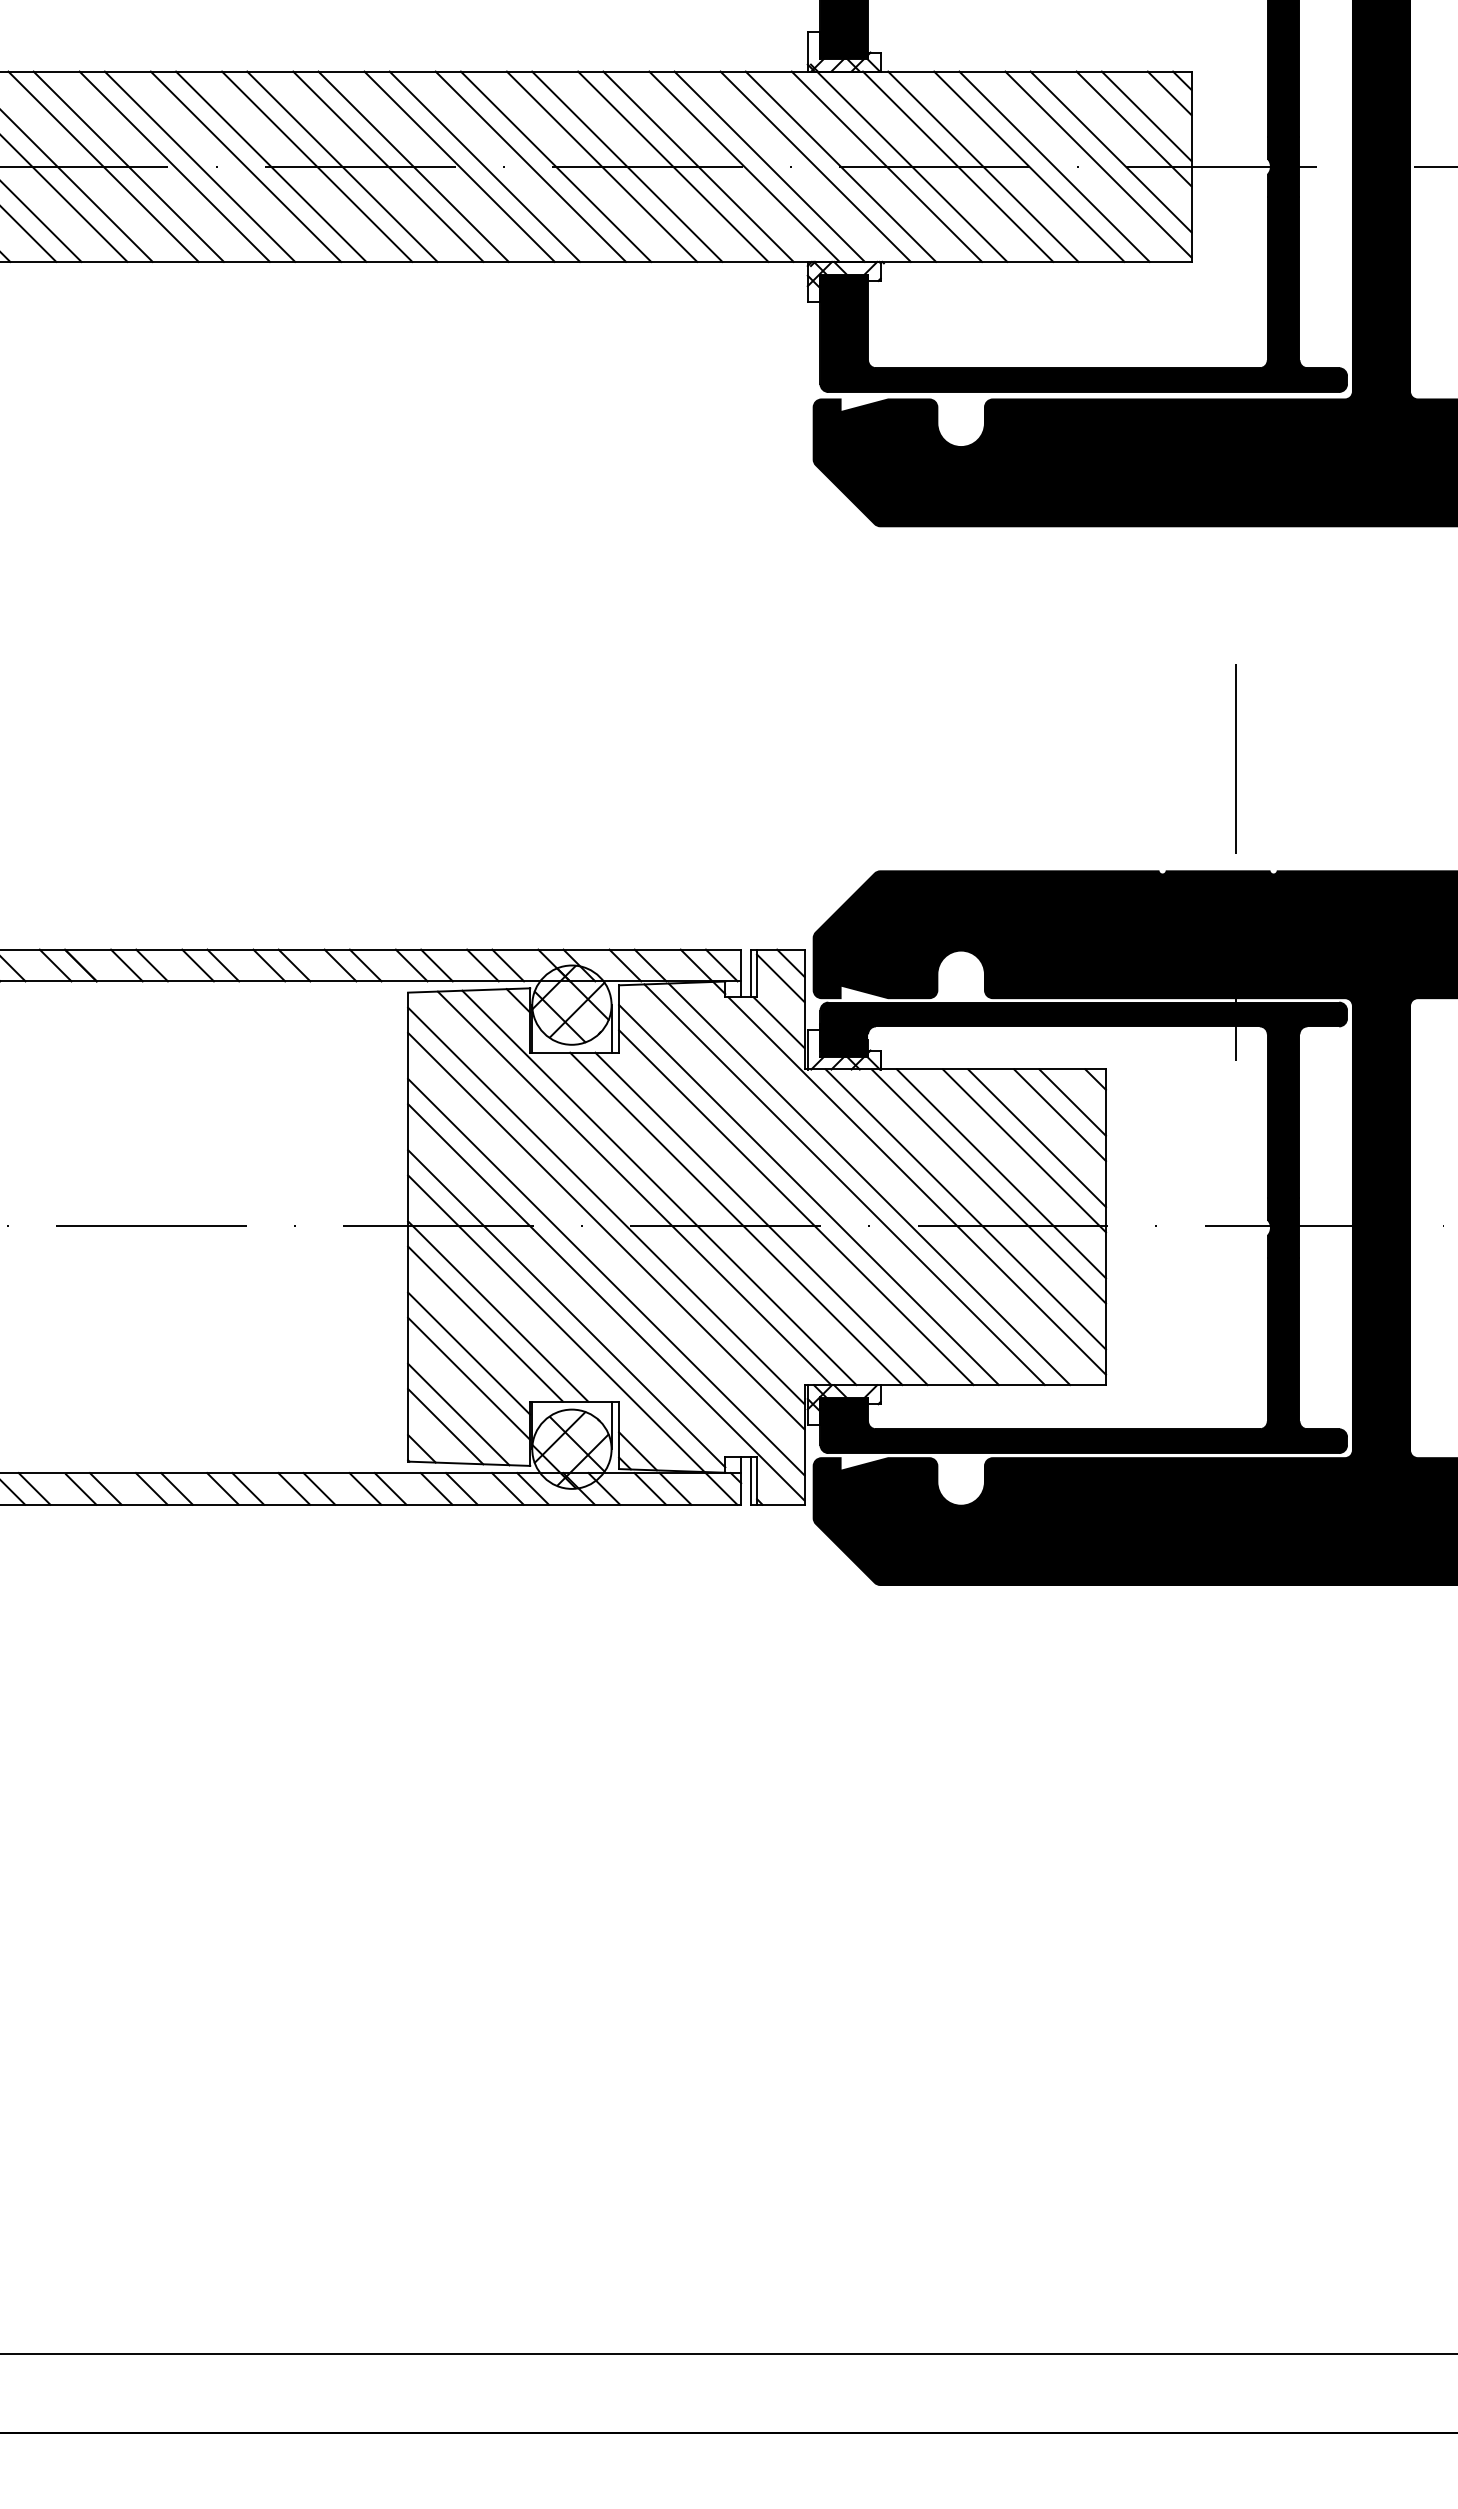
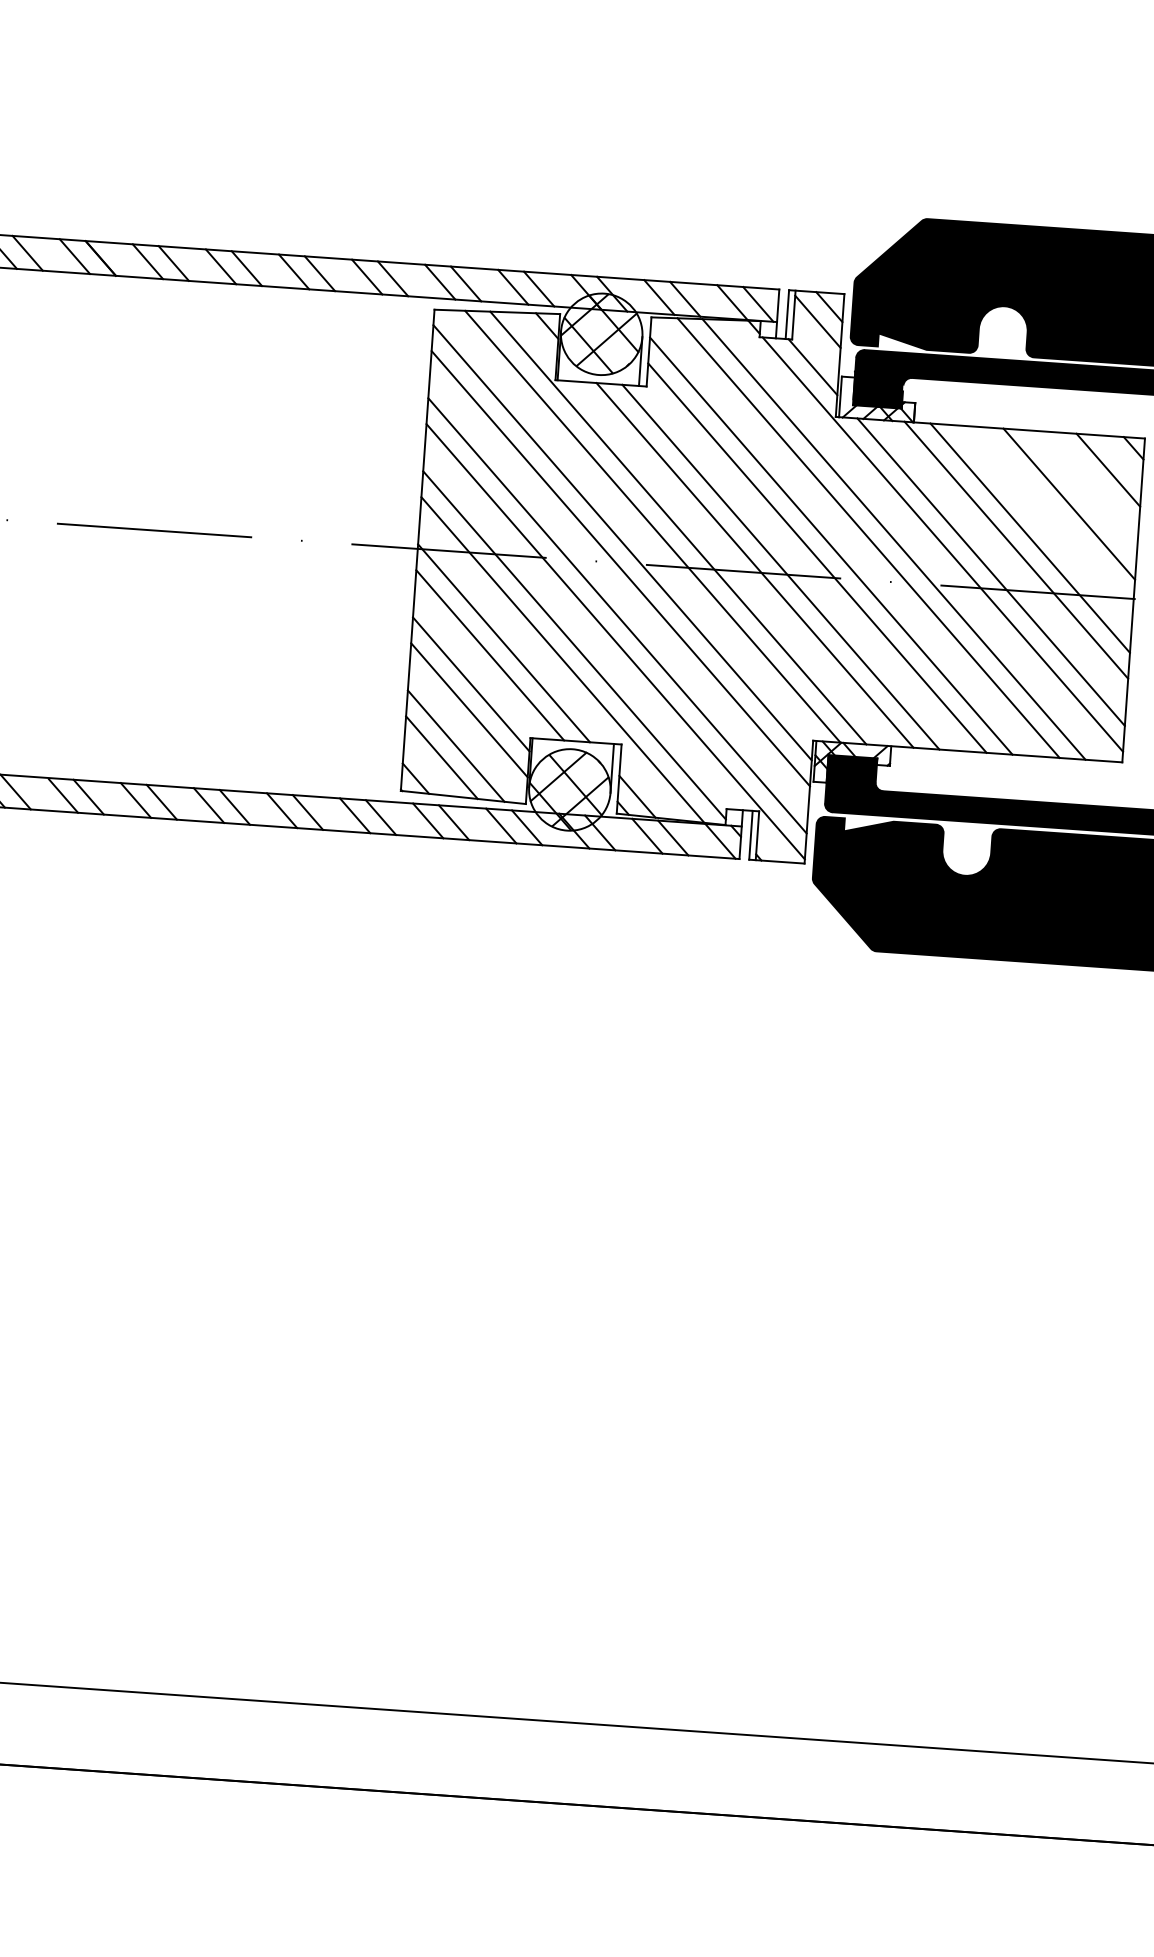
line: (1059, 1115) -> (1093, 482), removed
line: (1023, 1150) -> (1054, 515), removed

